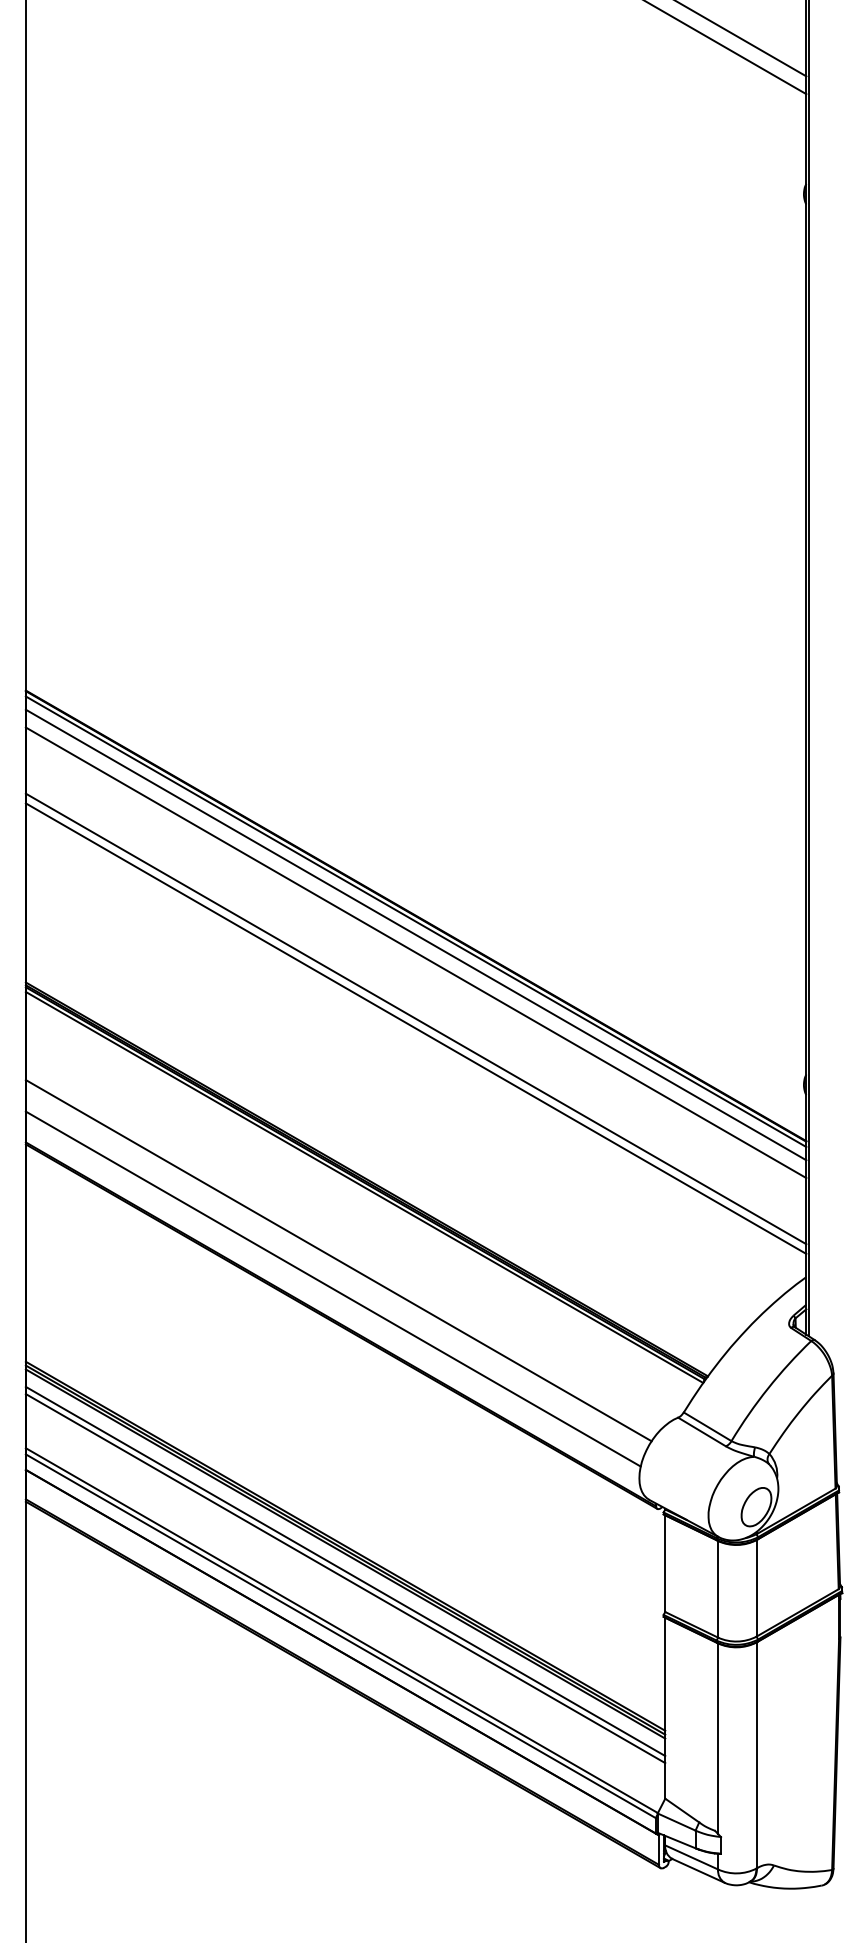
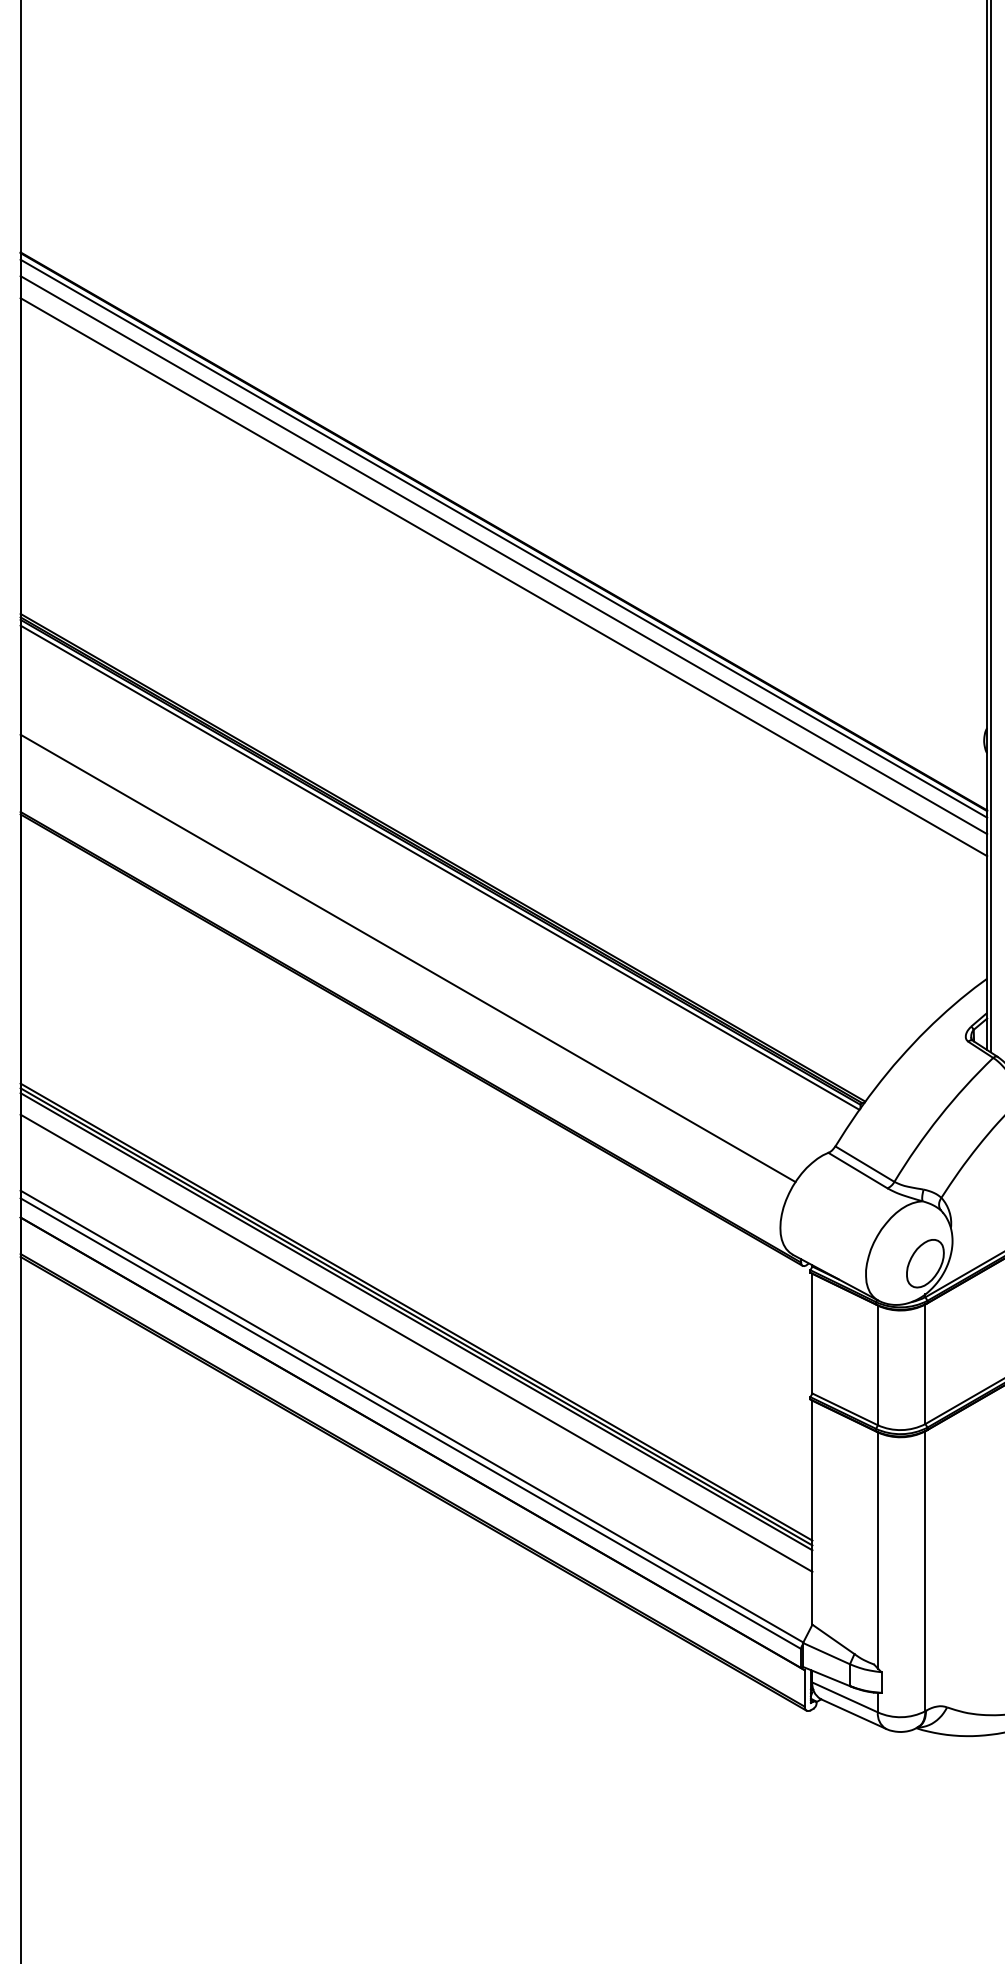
line: (415, 1018) -> (503, 658), removed
line: (415, 1028) -> (503, 670), removed
line: (332, 1288) -> (400, 992), removed
line: (345, 1578) -> (416, 1352), removed

